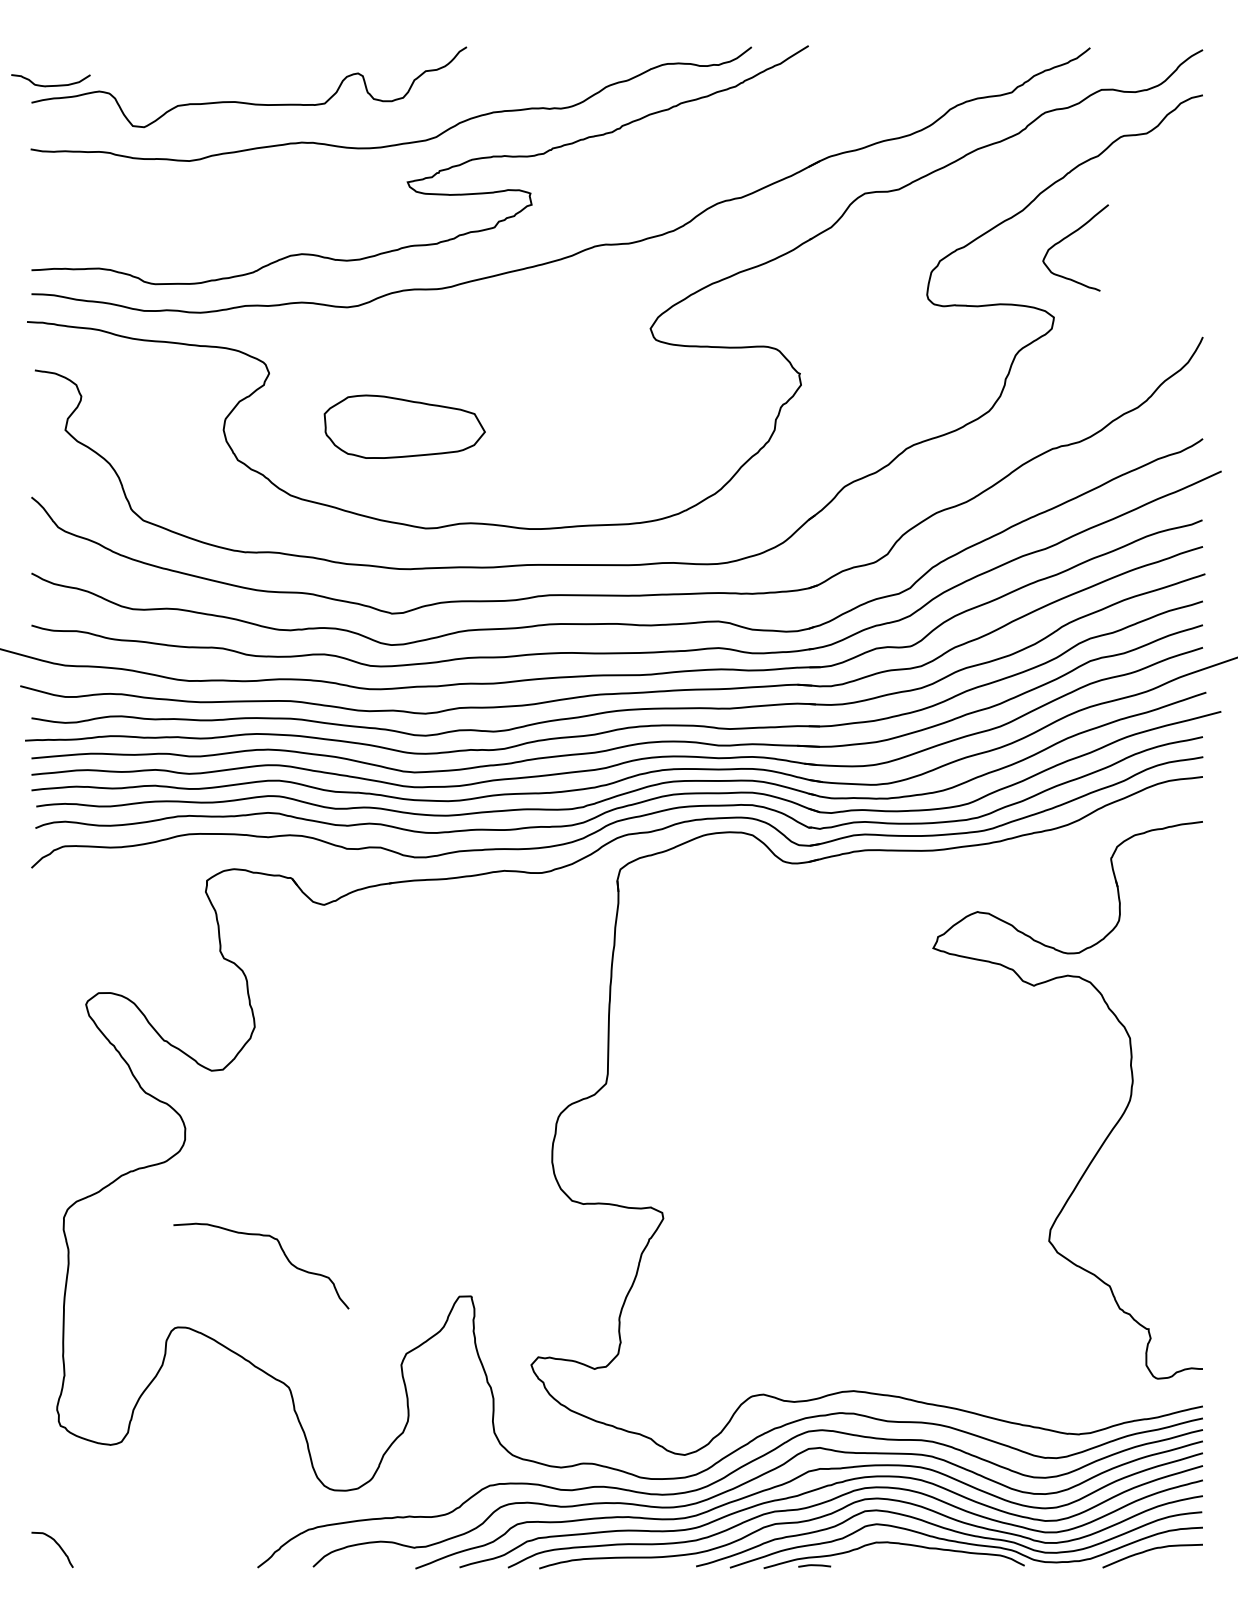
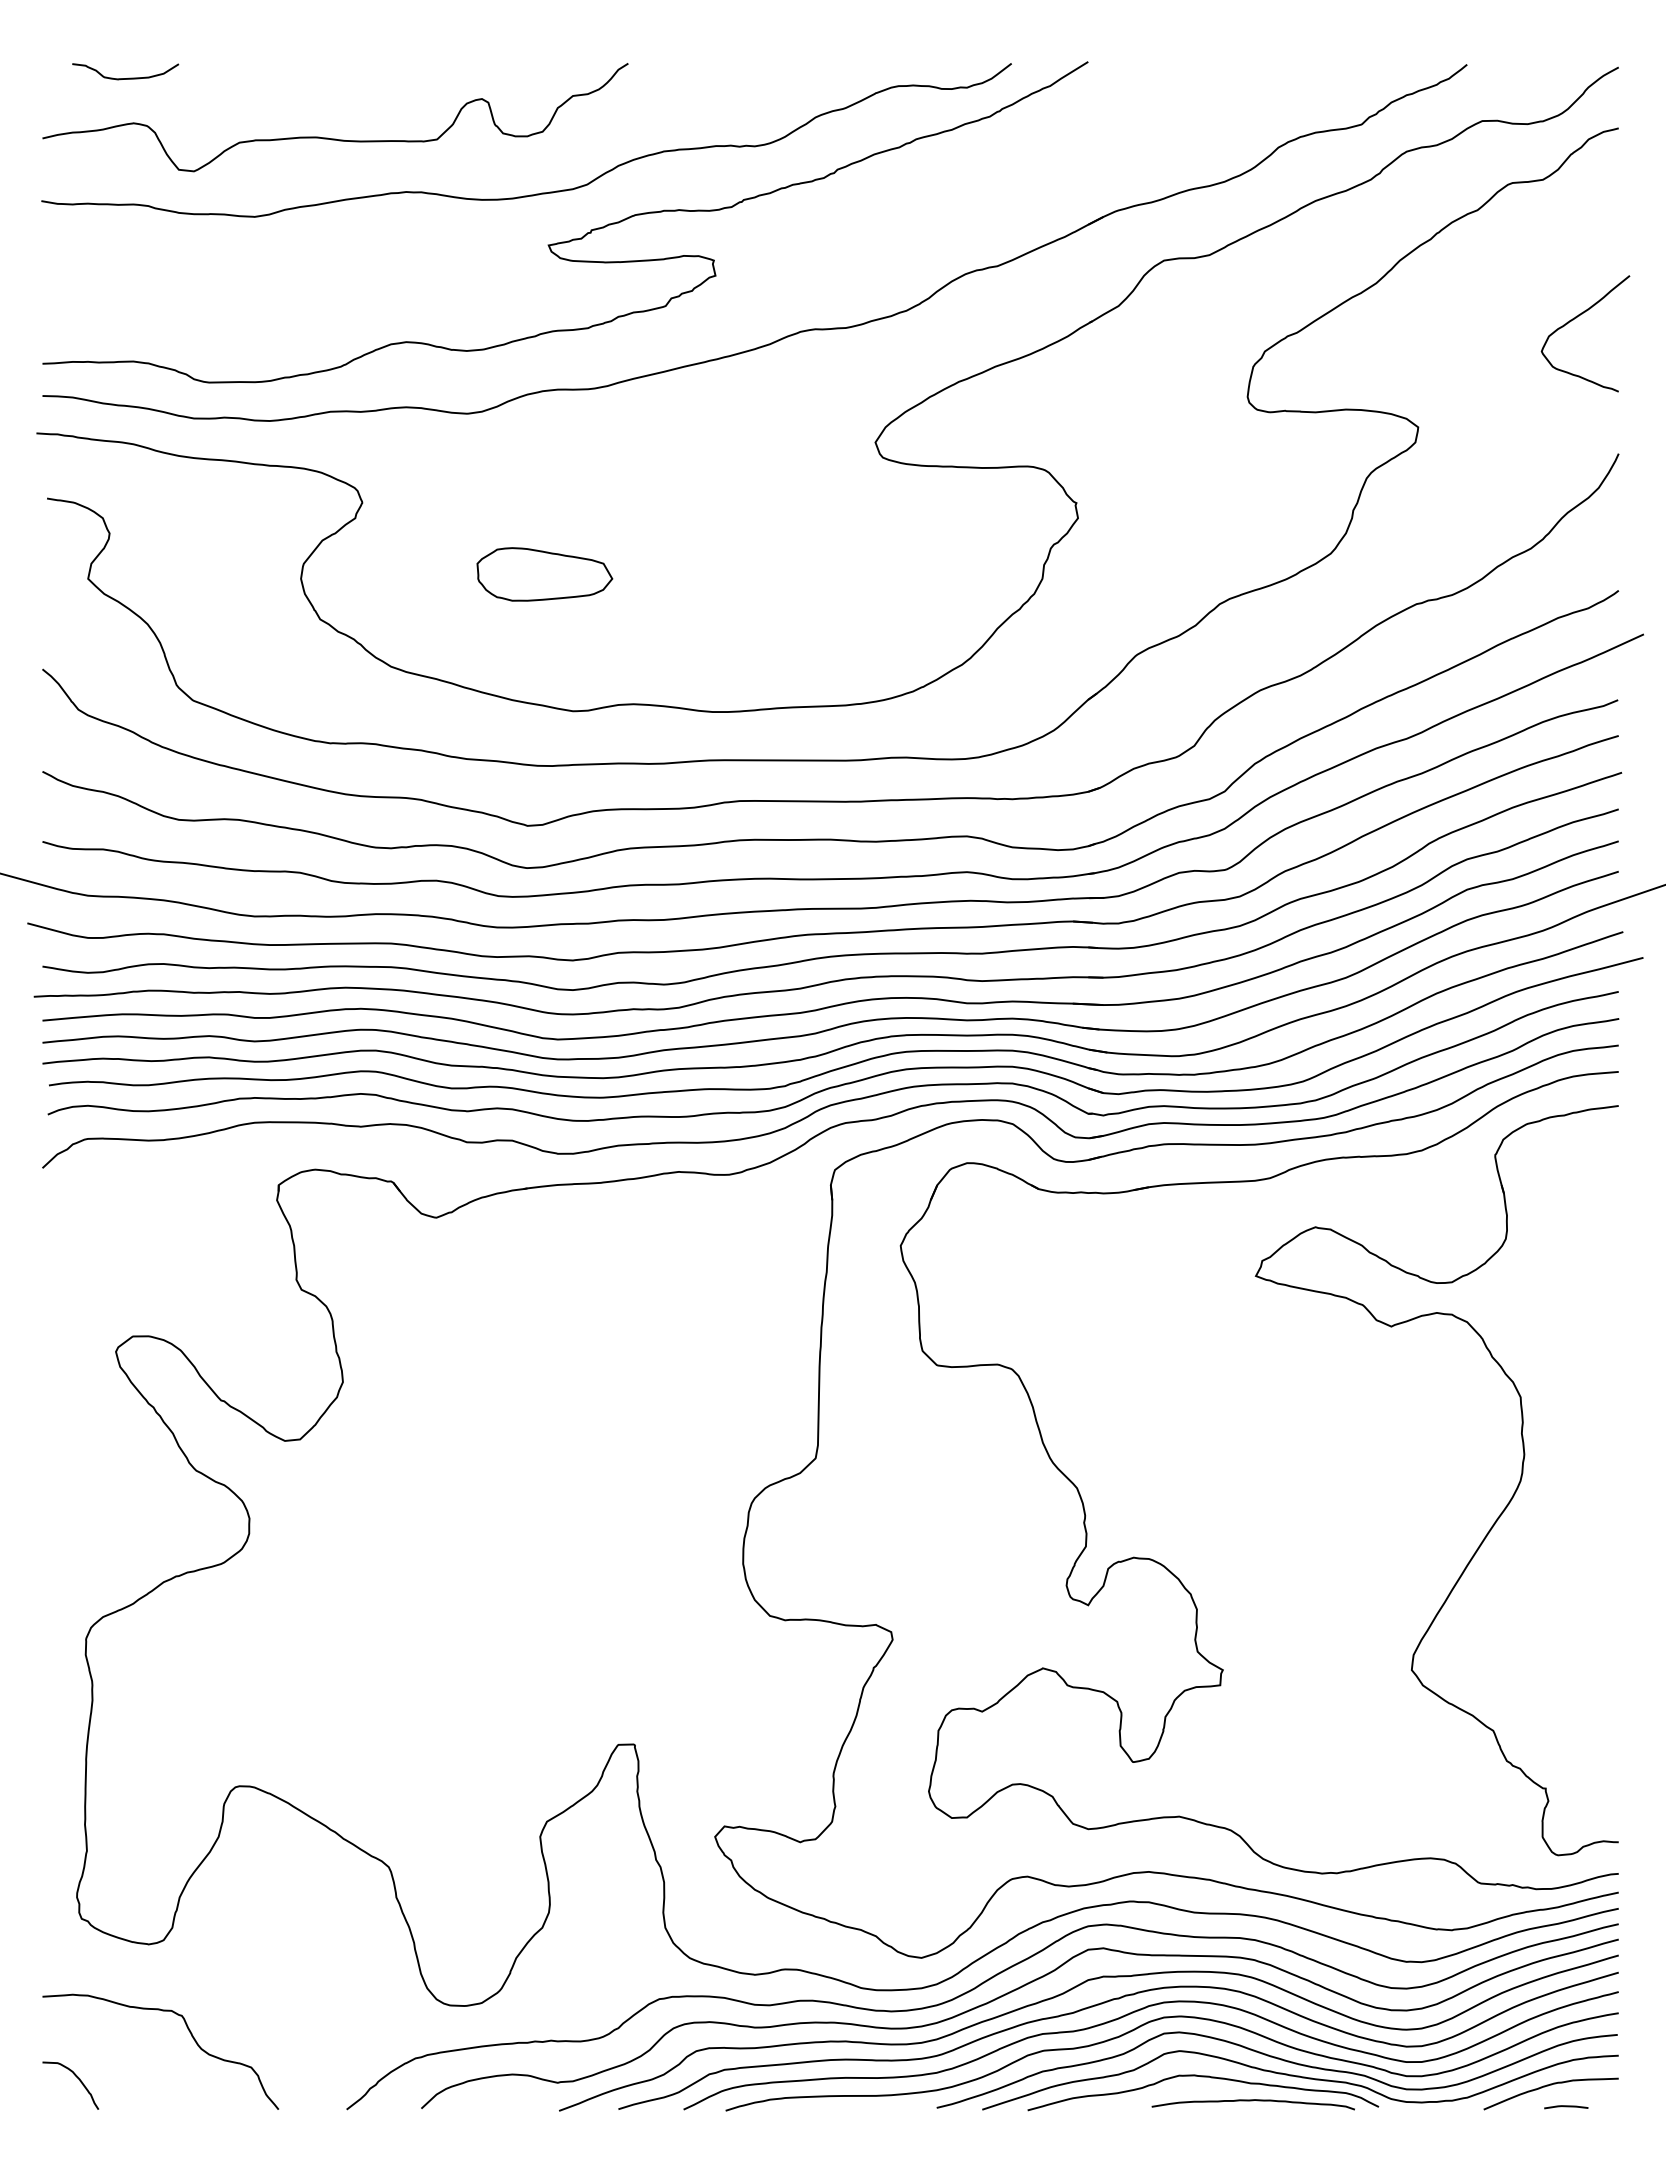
curve: (53, 84) -> (128, 77), moved
curve: (1069, 236) -> (1576, 318), moved
part: (404, 426) -> (544, 574), size x0.62
part: (875, 1171) -> (1177, 1576), added
curve: (284, 1254) -> (191, 2036), moved
curve: (930, 1561) -> (1252, 2101), added
curve: (814, 1566) -> (1566, 2107), moved

